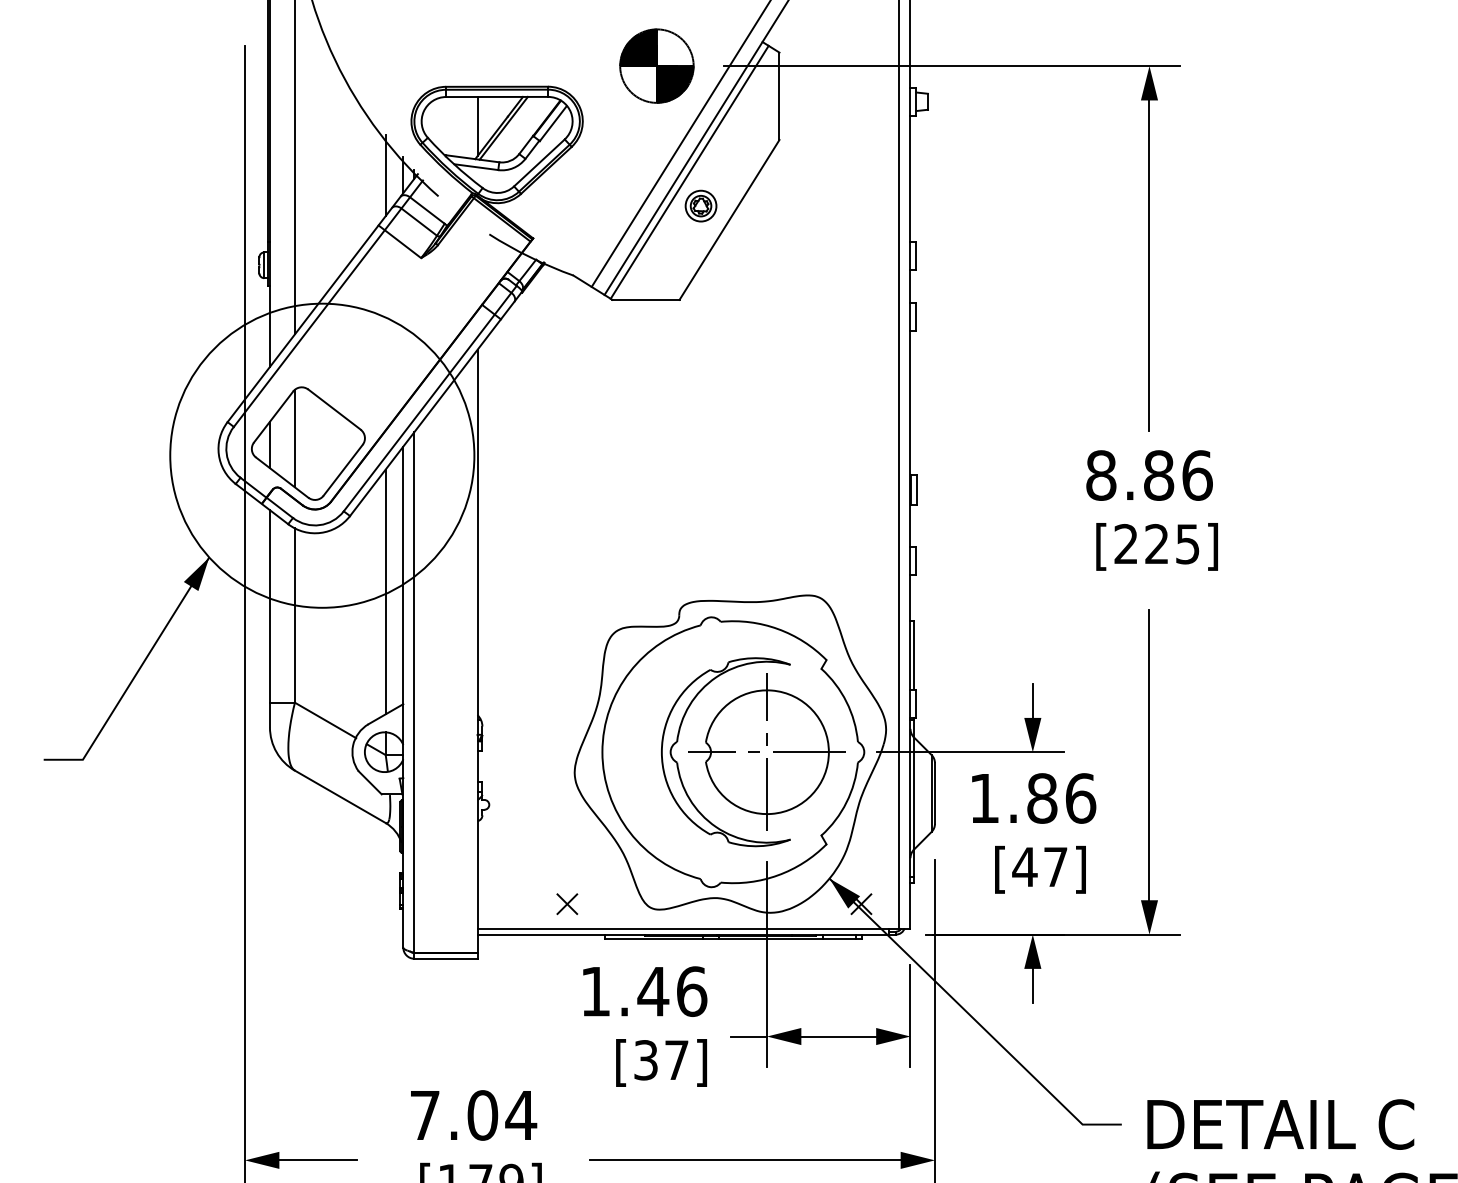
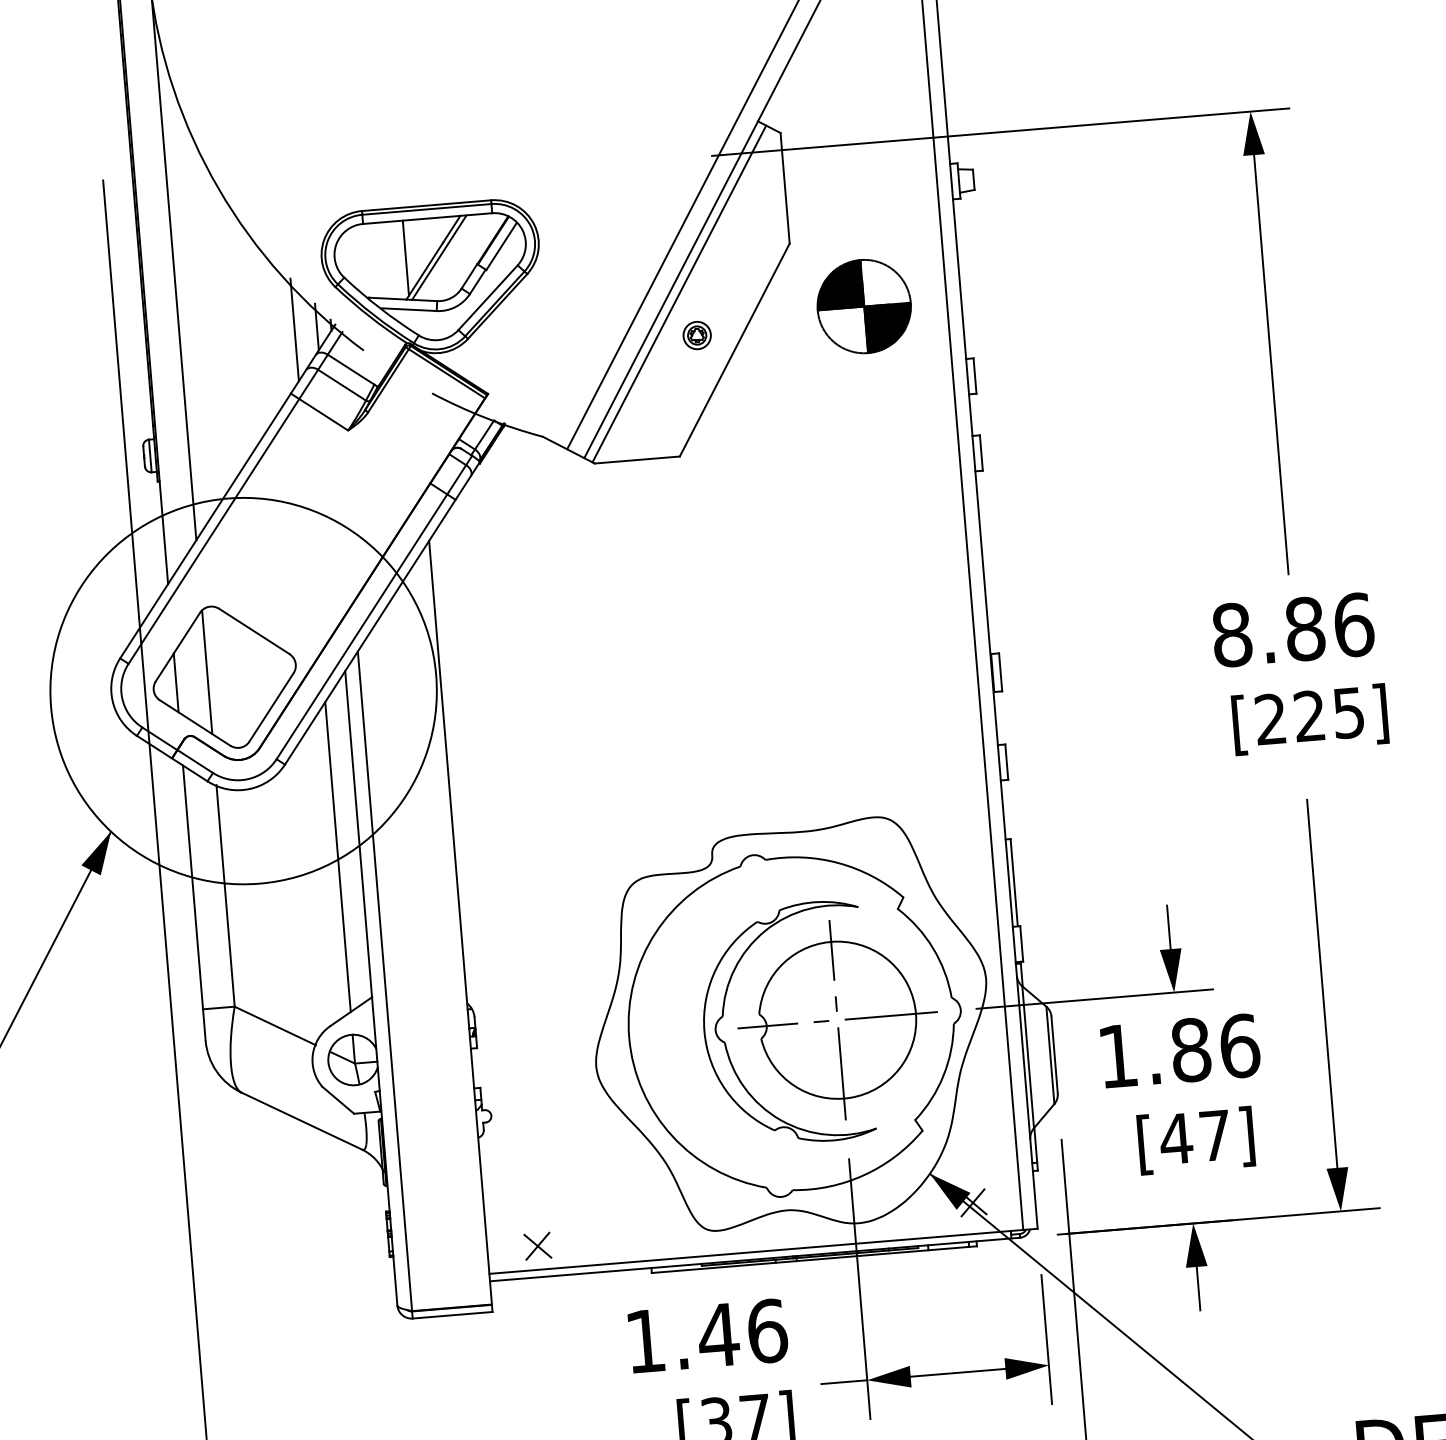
part: (656, 65) -> (863, 305), moved
part: (700, 205) -> (696, 334), size x0.7
part: (567, 904) -> (538, 1246), moved

